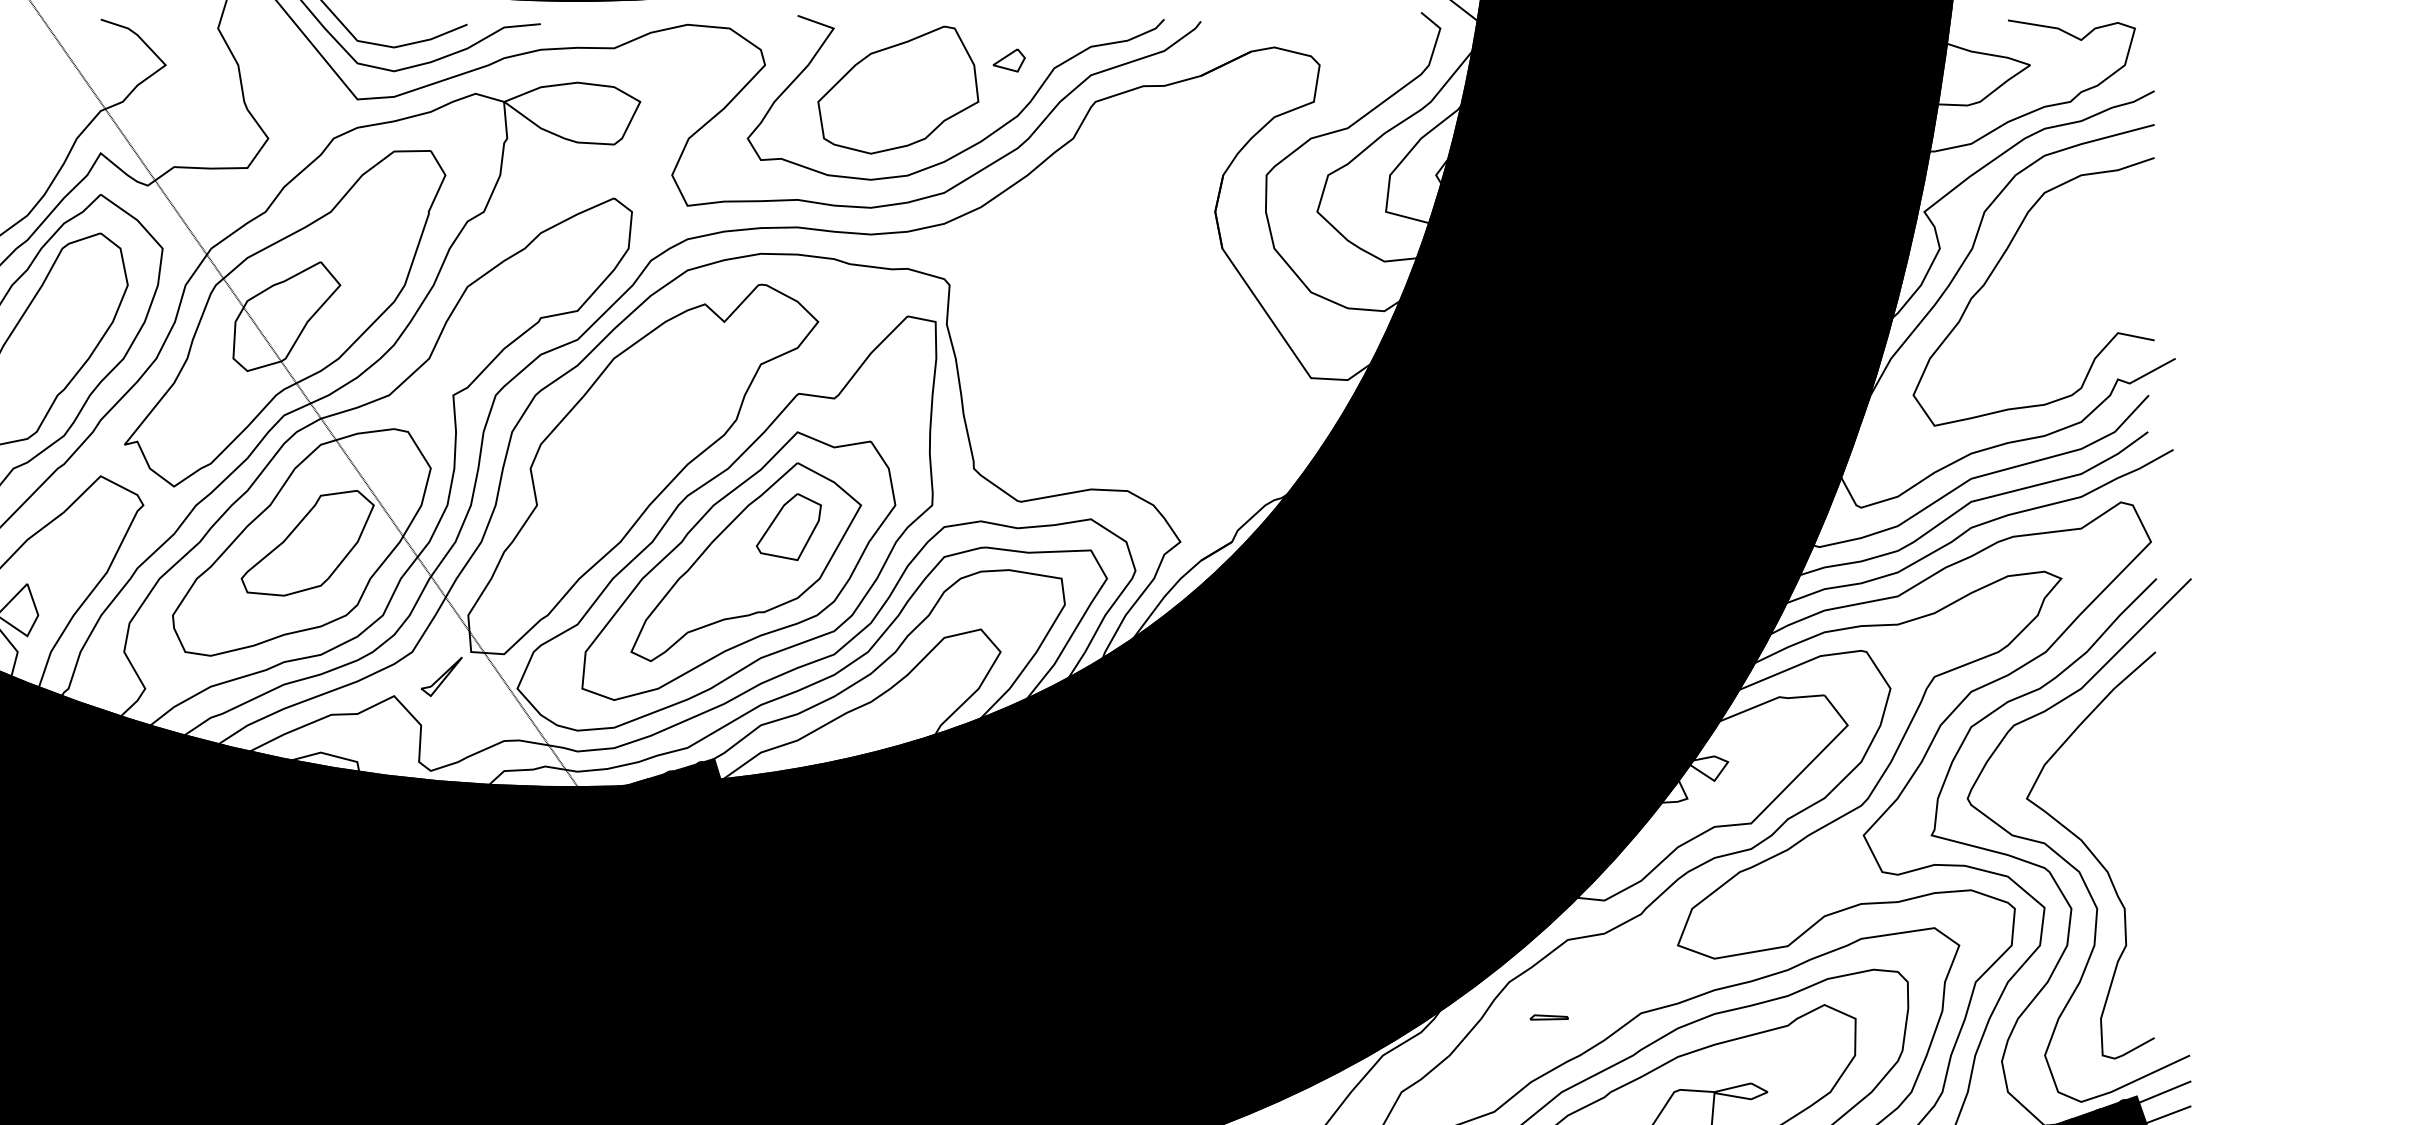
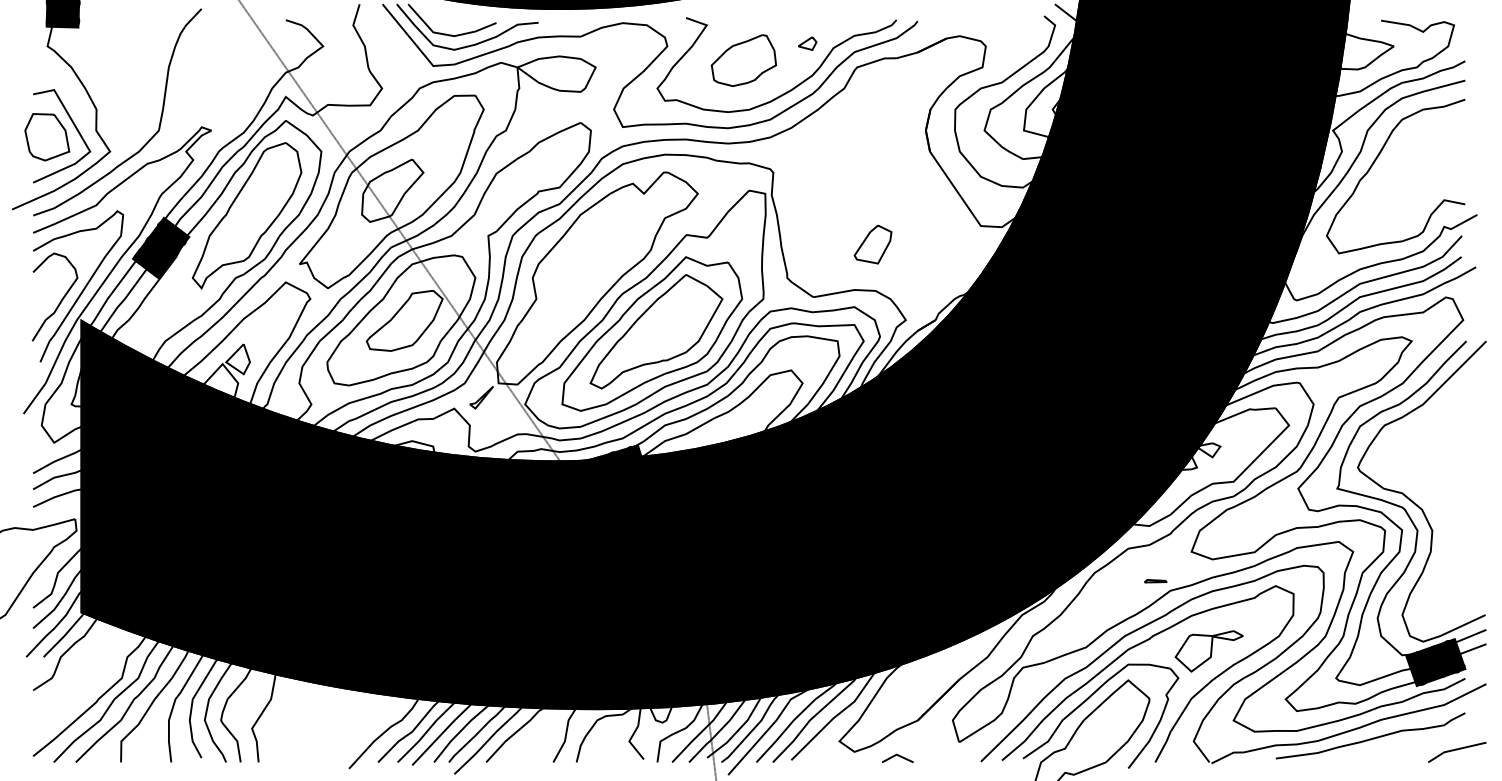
part: (897, 89) -> (743, 60), size x0.7
part: (787, 526) -> (872, 244), moved
curve: (2090, 854) -> (1428, 499), removed
line: (1548, 1017) -> (1155, 581), moved

